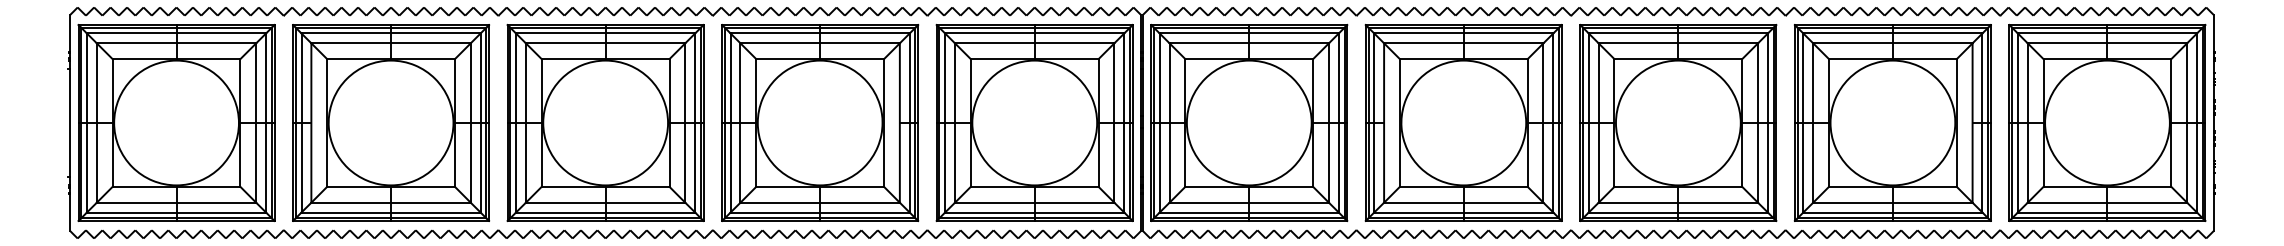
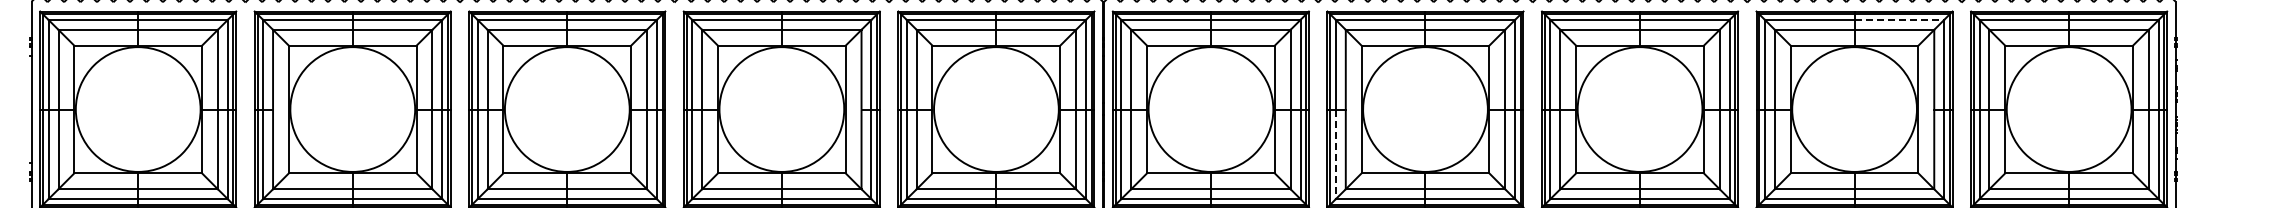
line: (1937, 33) -> (1899, 20), solid -> dashed
line: (1374, 167) -> (1336, 154), solid -> dashed

